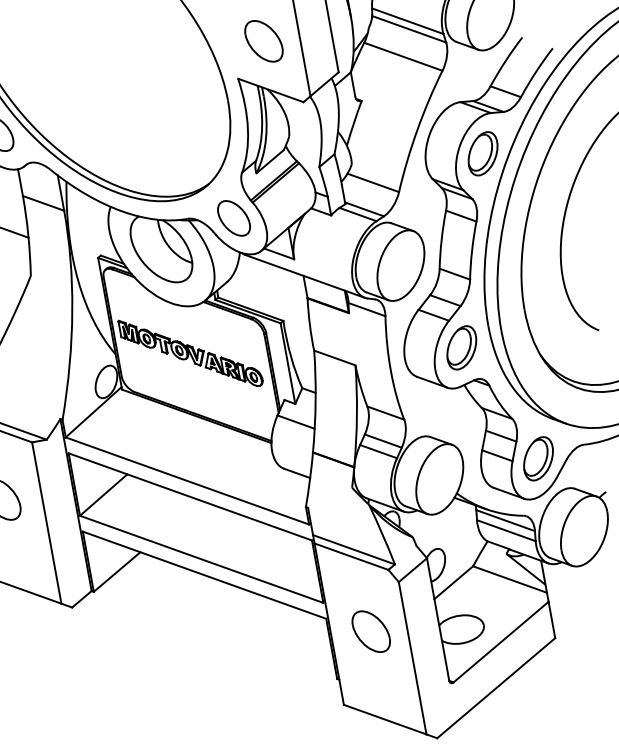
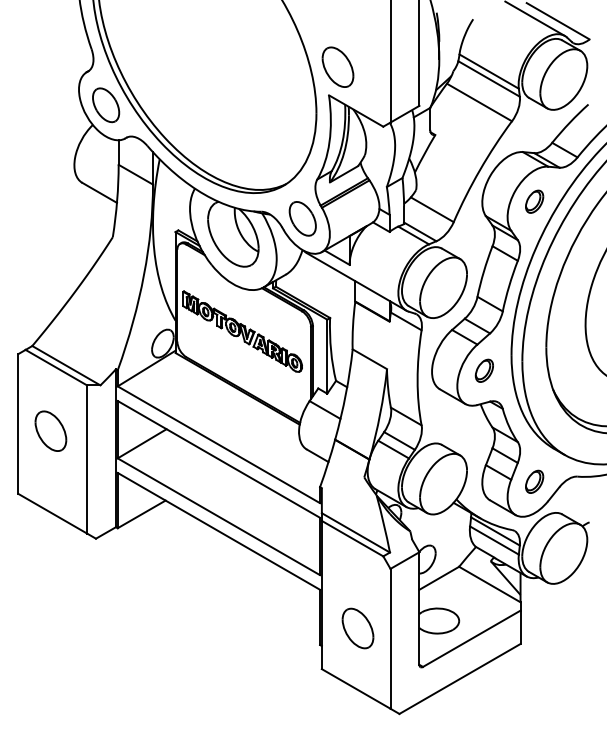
part: (263, 40) -> (337, 66), moved
part: (482, 153) -> (534, 201), size x0.6
part: (461, 347) -> (484, 370), size x0.6
part: (538, 458) -> (534, 481), size x0.6
part: (370, 631) -> (357, 628), moved

